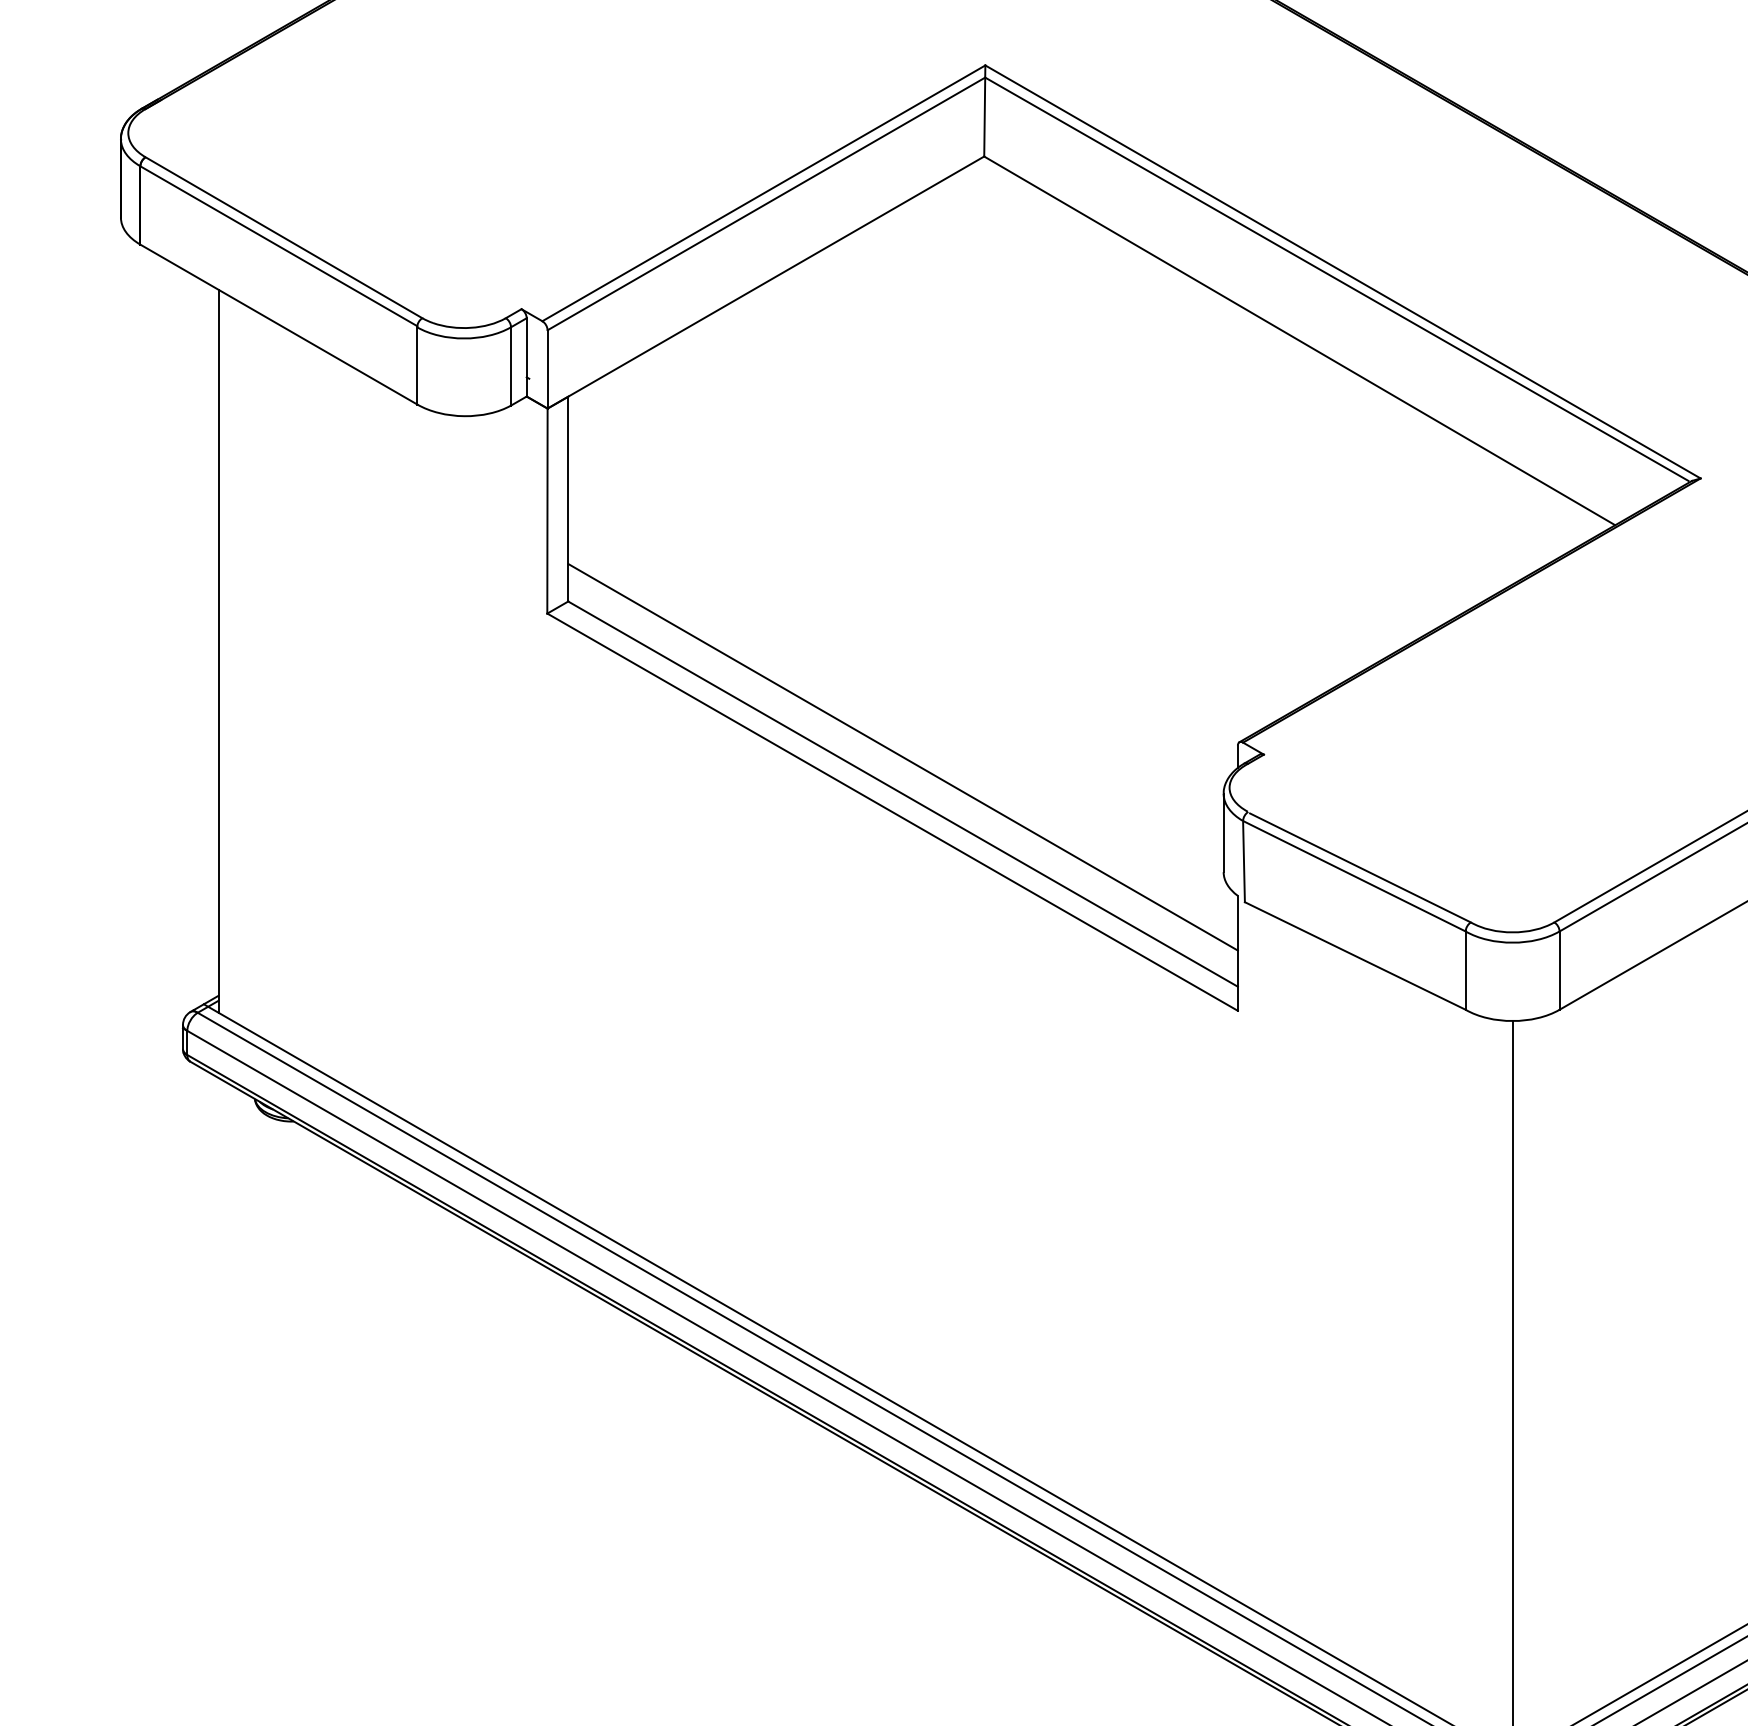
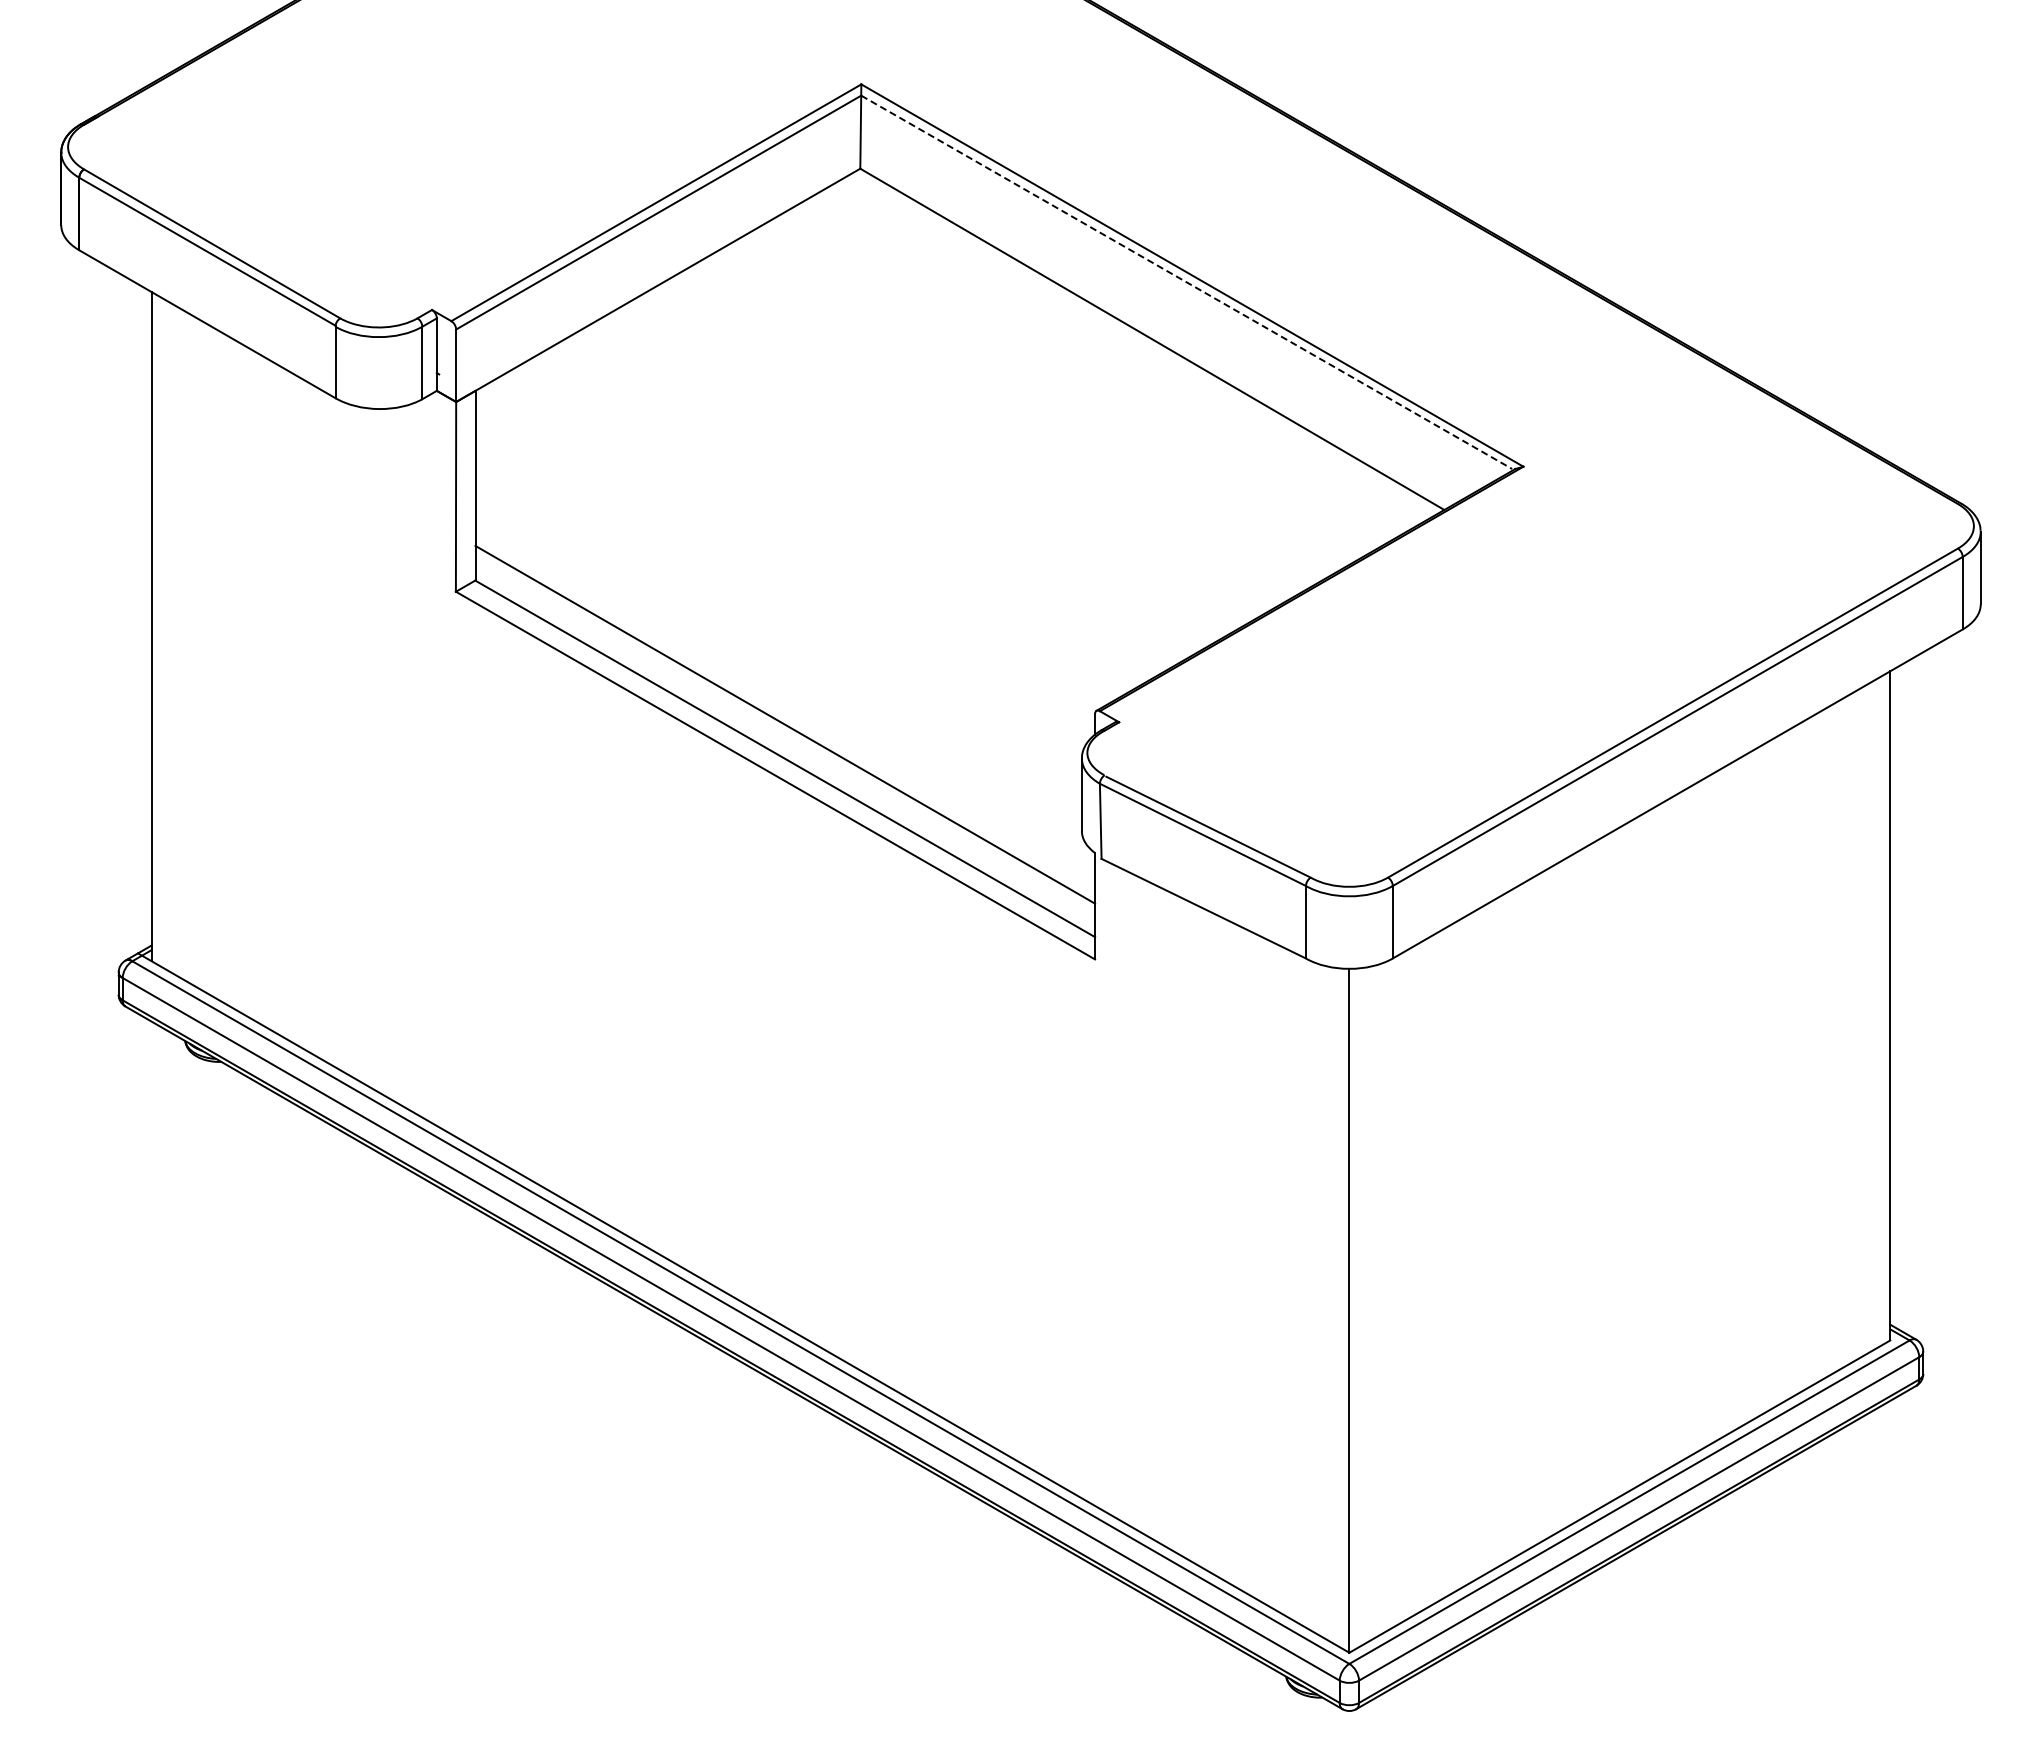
line: (1337, 279) -> (1187, 282), solid -> dashed

